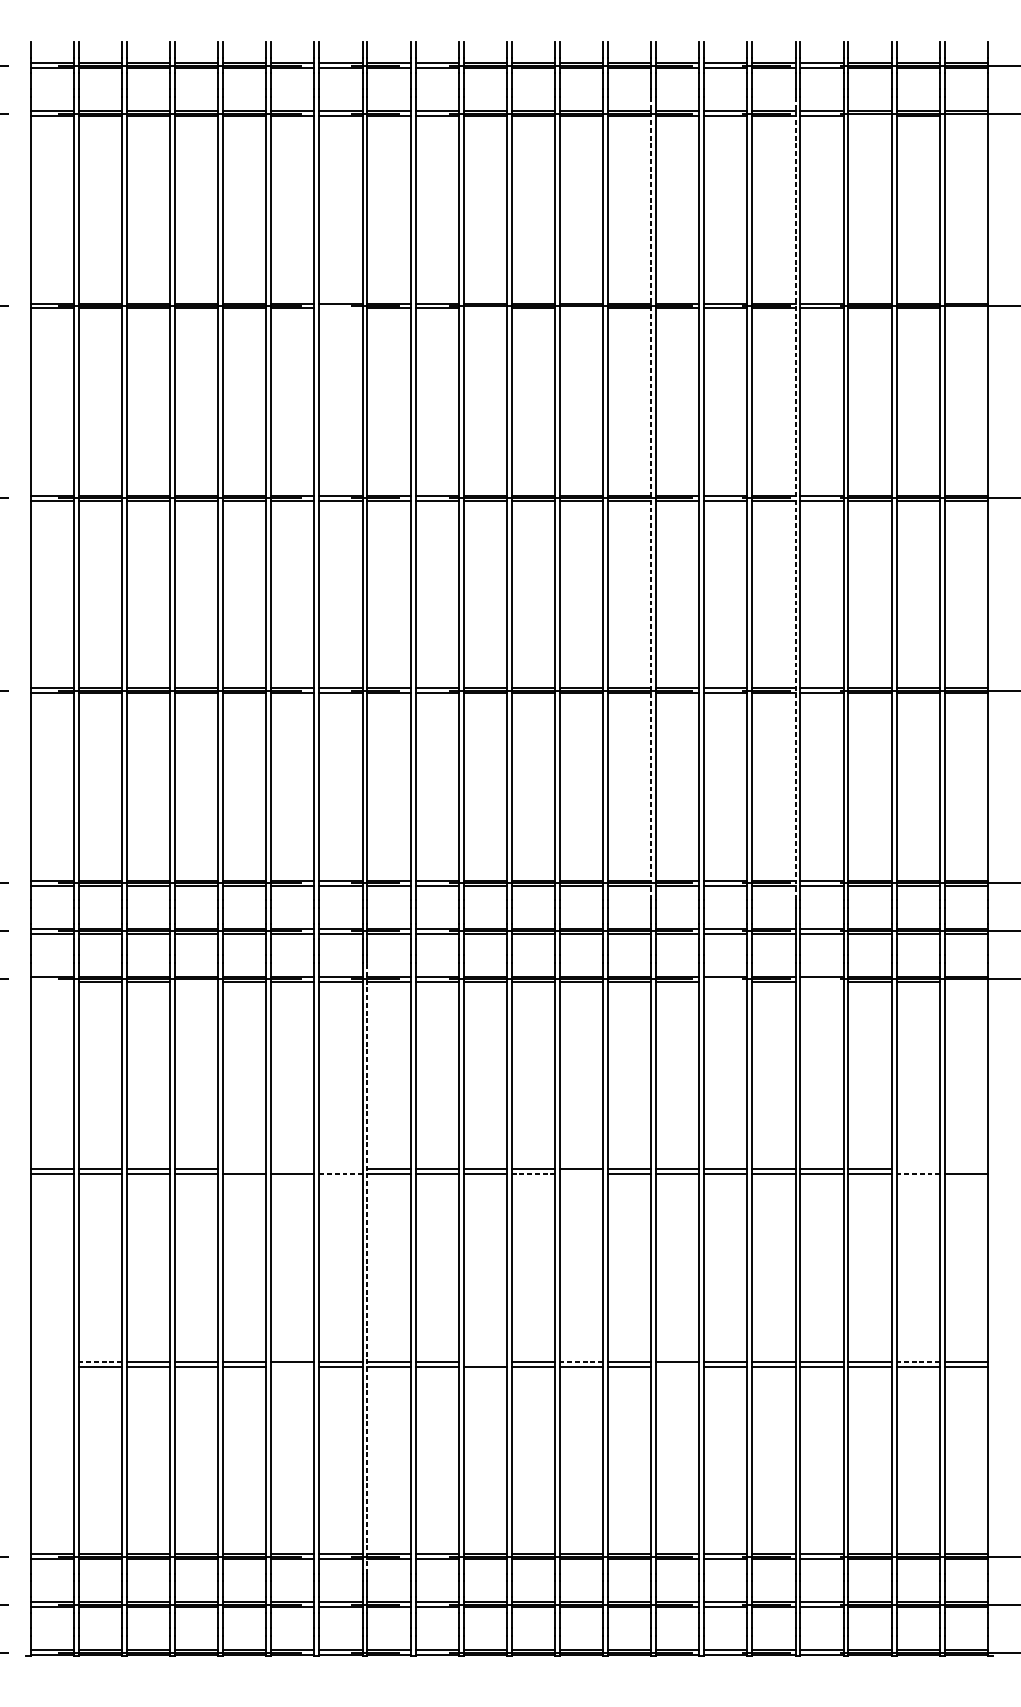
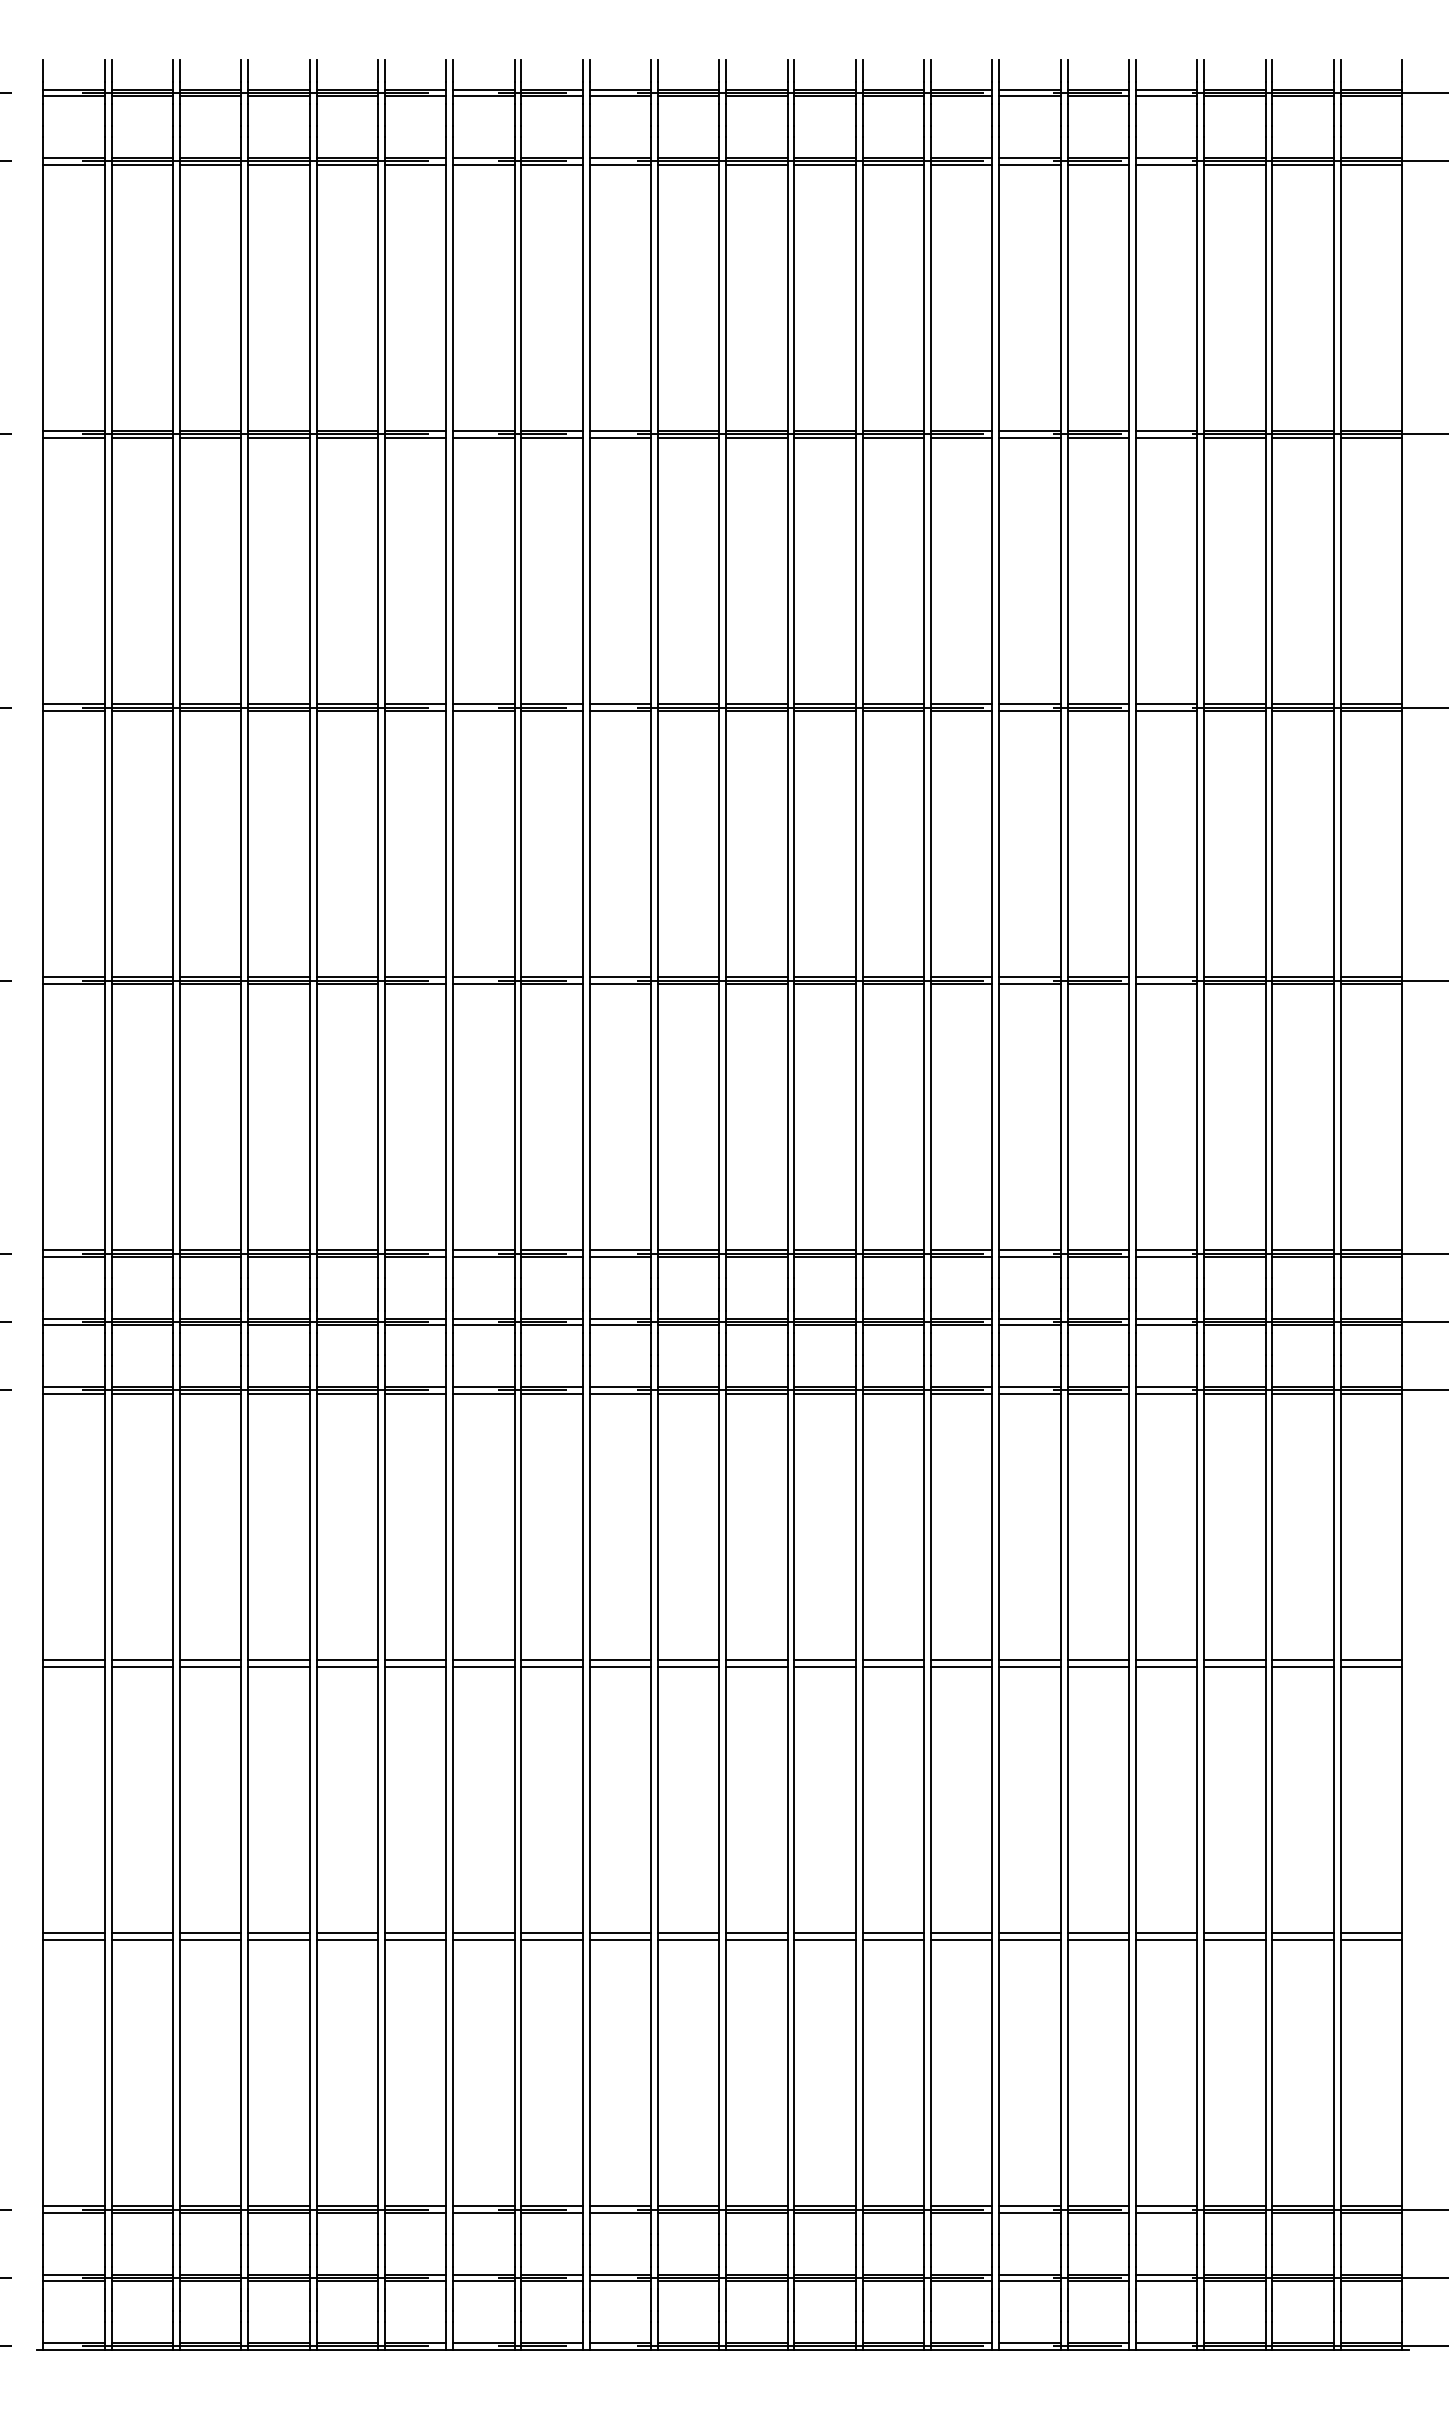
line: (869, 115) -> (1234, 164), added
line: (966, 115) -> (1371, 164), added
line: (340, 308) -> (483, 437), added
line: (485, 308) -> (688, 437), added
line: (580, 308) -> (824, 437), added
line: (966, 308) -> (1371, 437), added
line: (651, 499) -> (924, 708), dashed -> solid
line: (795, 499) -> (1129, 708), dashed -> solid
line: (51, 981) -> (73, 1393), added
line: (196, 981) -> (278, 1393), added
line: (725, 981) -> (1029, 1393), added
line: (821, 981) -> (1166, 1393), added
line: (966, 981) -> (1371, 1393), added
line: (244, 1169) -> (346, 1660), added
line: (292, 1169) -> (415, 1660), added
line: (340, 1169) -> (483, 1660), added
line: (917, 1169) -> (1302, 1660), added
line: (966, 1169) -> (1371, 1660), added
line: (340, 1174) -> (483, 1666), dashed -> solid
line: (533, 1174) -> (756, 1666), dashed -> solid
line: (580, 1174) -> (824, 1666), added
line: (918, 1174) -> (1303, 1666), dashed -> solid
line: (367, 1267) -> (521, 1799), dashed -> solid
line: (51, 1362) -> (73, 1933), added
line: (100, 1362) -> (142, 1933), dashed -> solid
line: (485, 1362) -> (688, 1933), added
line: (581, 1362) -> (825, 1933), dashed -> solid
line: (918, 1362) -> (1303, 1933), dashed -> solid
line: (51, 1366) -> (73, 1939), added
line: (292, 1366) -> (415, 1939), added
line: (677, 1366) -> (961, 1939), added

